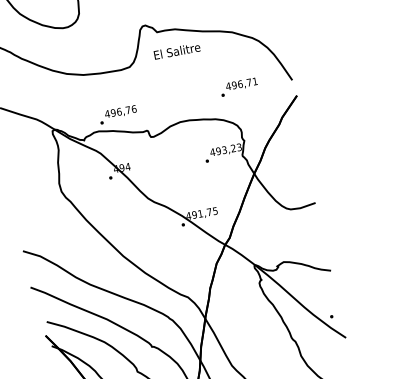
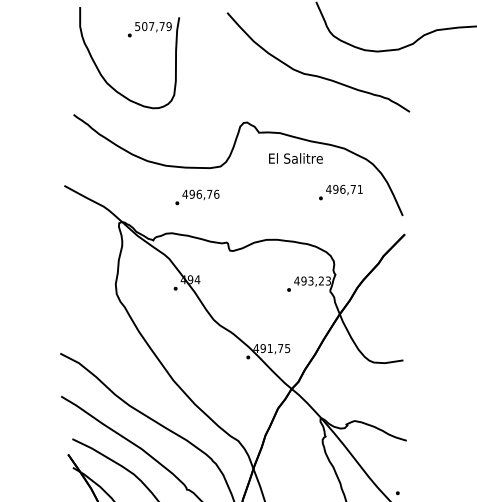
text: (176, 51) -> (295, 158), moved
text: (238, 87) -> (340, 192), moved
text: (118, 114) -> (197, 197), moved

